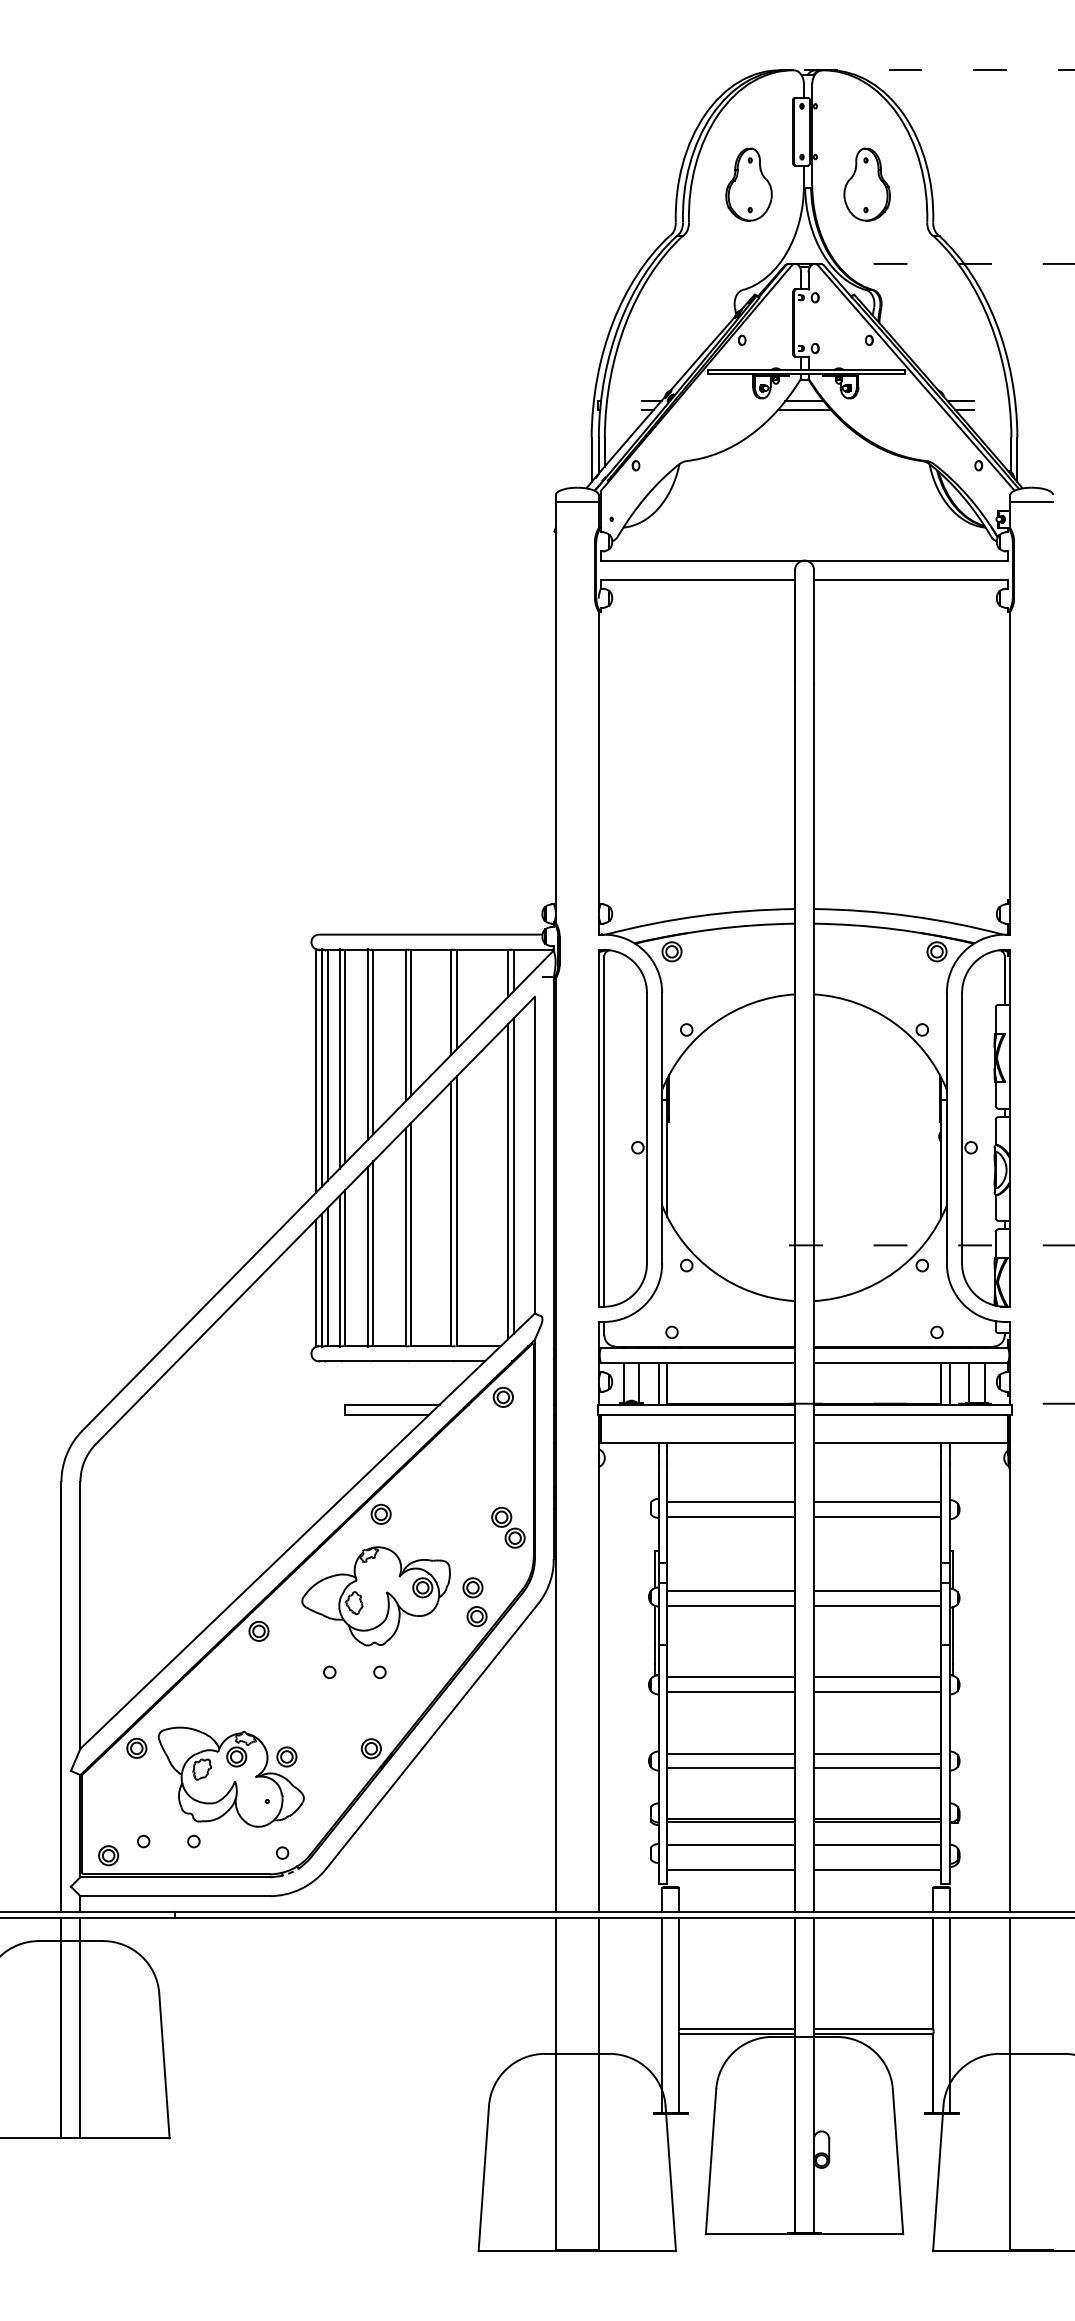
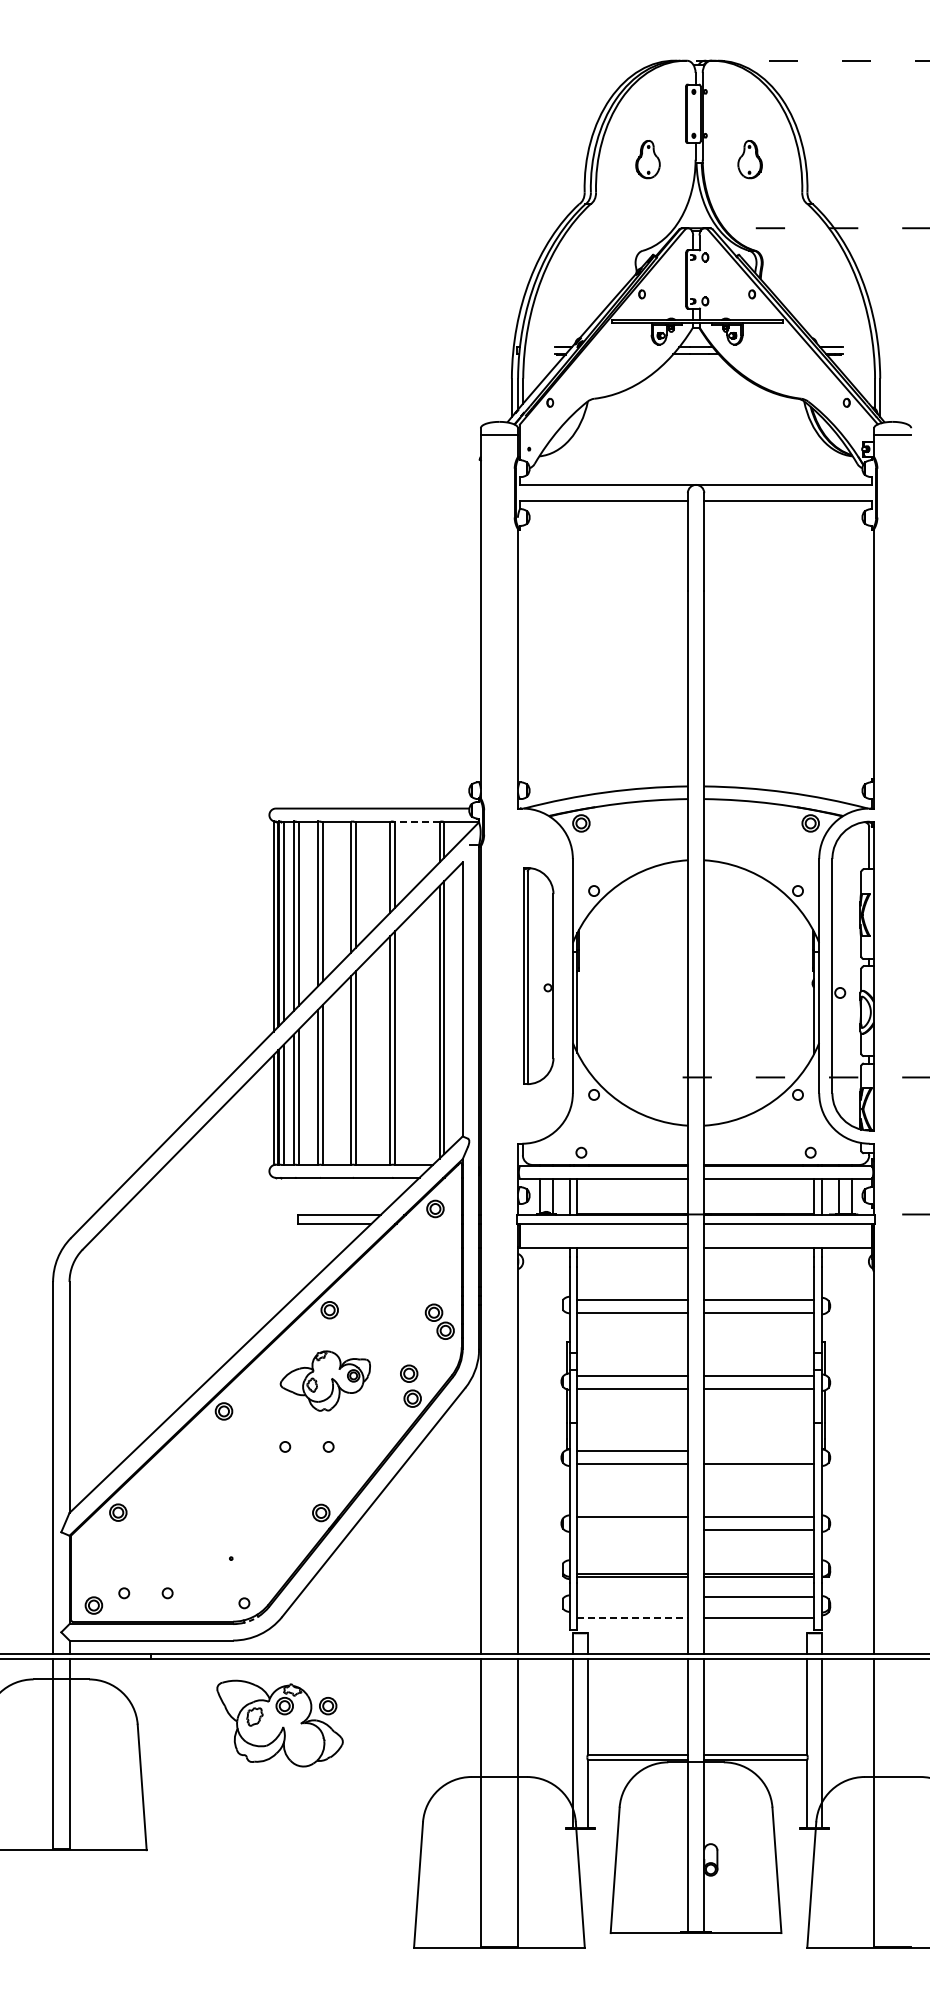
part: (748, 184) -> (647, 159), size x0.6
part: (866, 184) -> (749, 159), size x0.6
line: (481, 949) -> (416, 821), solid -> dashed
part: (622, 1127) -> (538, 975), size x0.7
part: (376, 1595) -> (325, 1380), size x0.7
line: (877, 1677) -> (759, 1451), removed
line: (731, 1768) -> (632, 1530), removed
part: (230, 1777) -> (279, 1723), moved
line: (731, 1845) -> (632, 1596), removed
line: (732, 1869) -> (633, 1617), solid -> dashed

